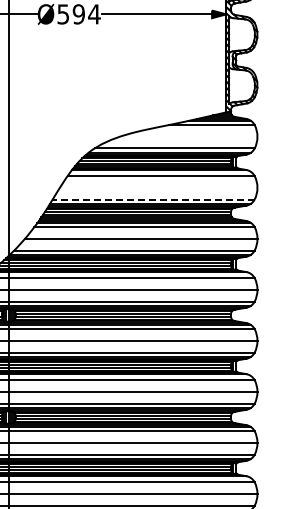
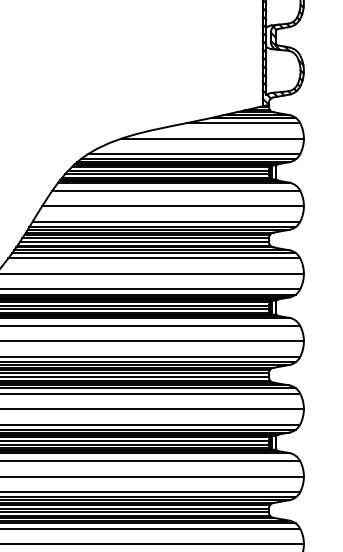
line: (188, 136) -> (212, 138), added
line: (158, 187) -> (172, 205), added
line: (153, 199) -> (166, 221), dashed -> solid

